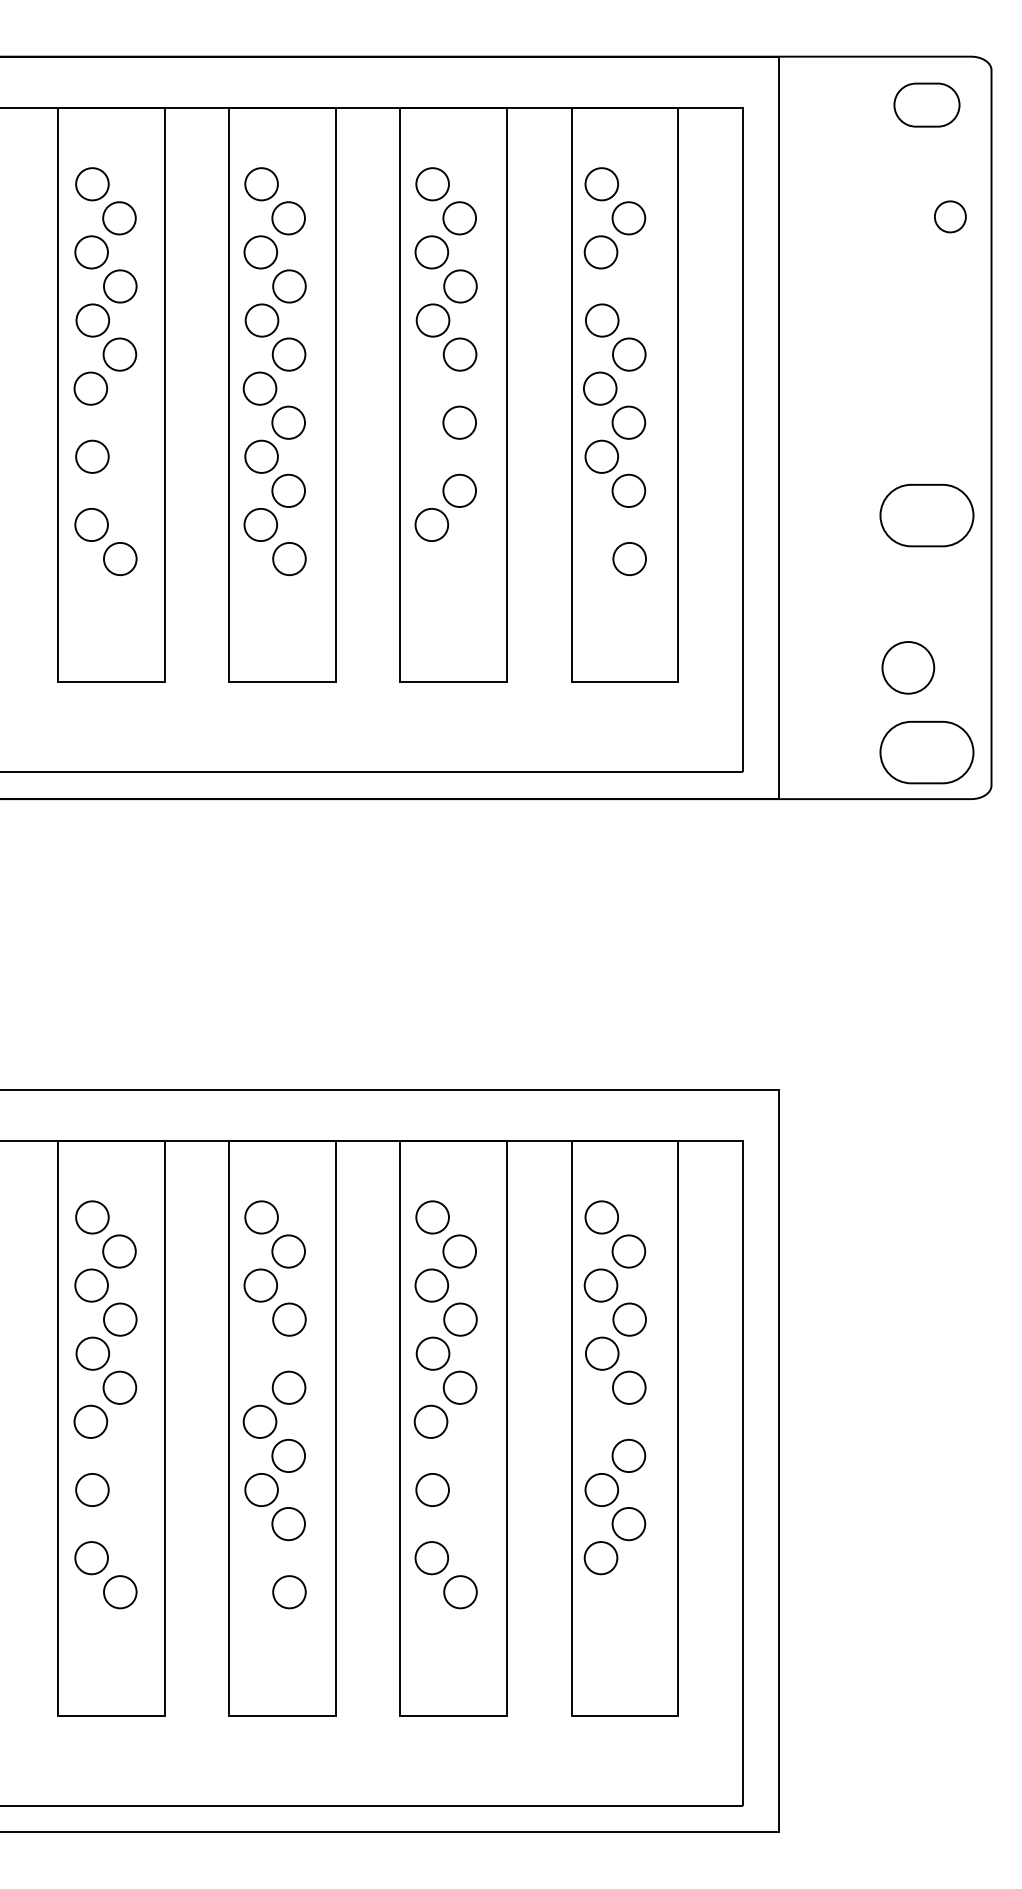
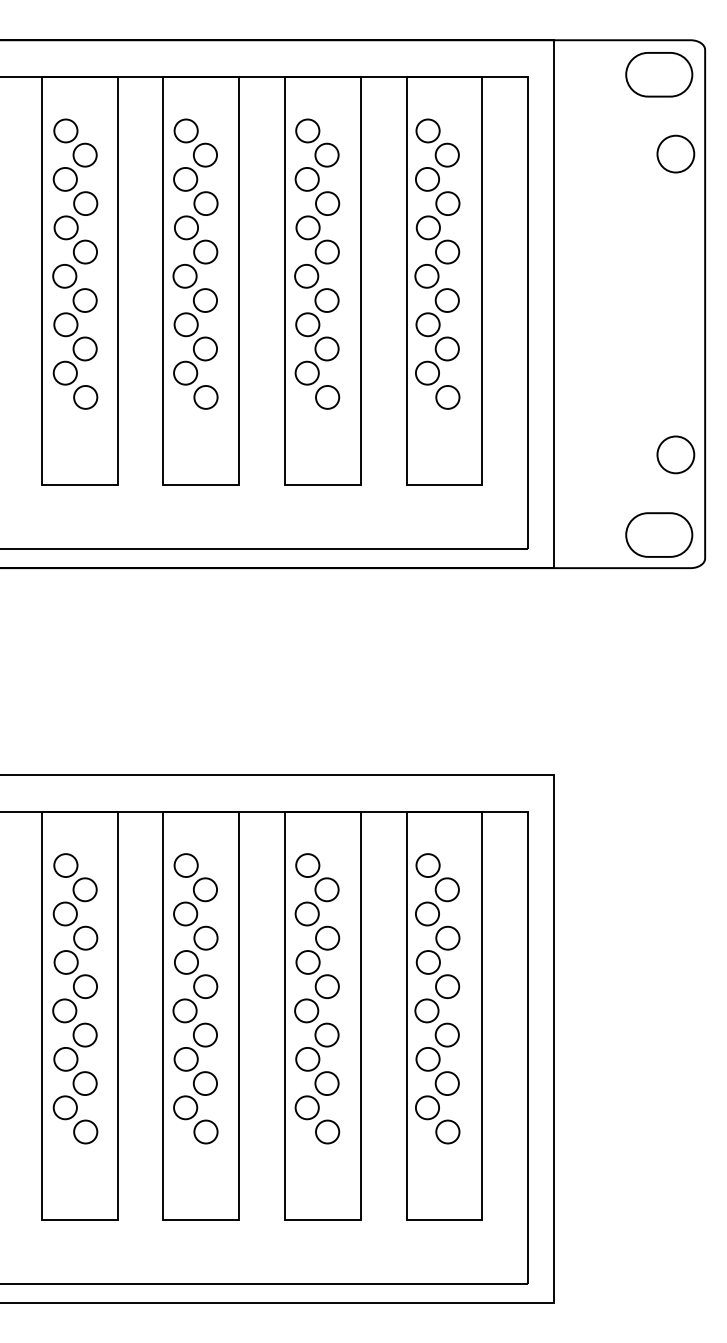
part: (926, 104) -> (658, 74), size x1.43
part: (950, 216) -> (675, 153), size x1.67
part: (629, 286) -> (447, 203), added
part: (430, 388) -> (306, 276), added
part: (119, 422) -> (85, 300), added
part: (432, 456) -> (307, 324), added
part: (119, 490) -> (85, 348), added
part: (926, 515) -> (658, 366), removed
part: (600, 524) -> (427, 372), added
part: (460, 558) -> (327, 397), added
part: (908, 667) -> (675, 454), moved
part: (261, 1353) -> (186, 962), added
part: (600, 1421) -> (427, 1010), added
part: (119, 1455) -> (85, 1034), added
part: (459, 1455) -> (326, 1034), added
part: (119, 1524) -> (85, 1083), added
part: (459, 1524) -> (326, 1083), added
part: (260, 1558) -> (185, 1108), added
part: (629, 1592) -> (447, 1132), added

